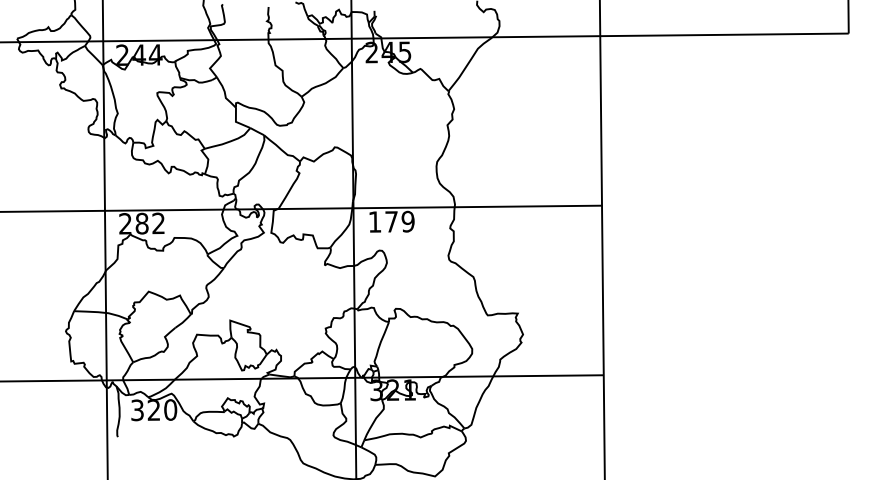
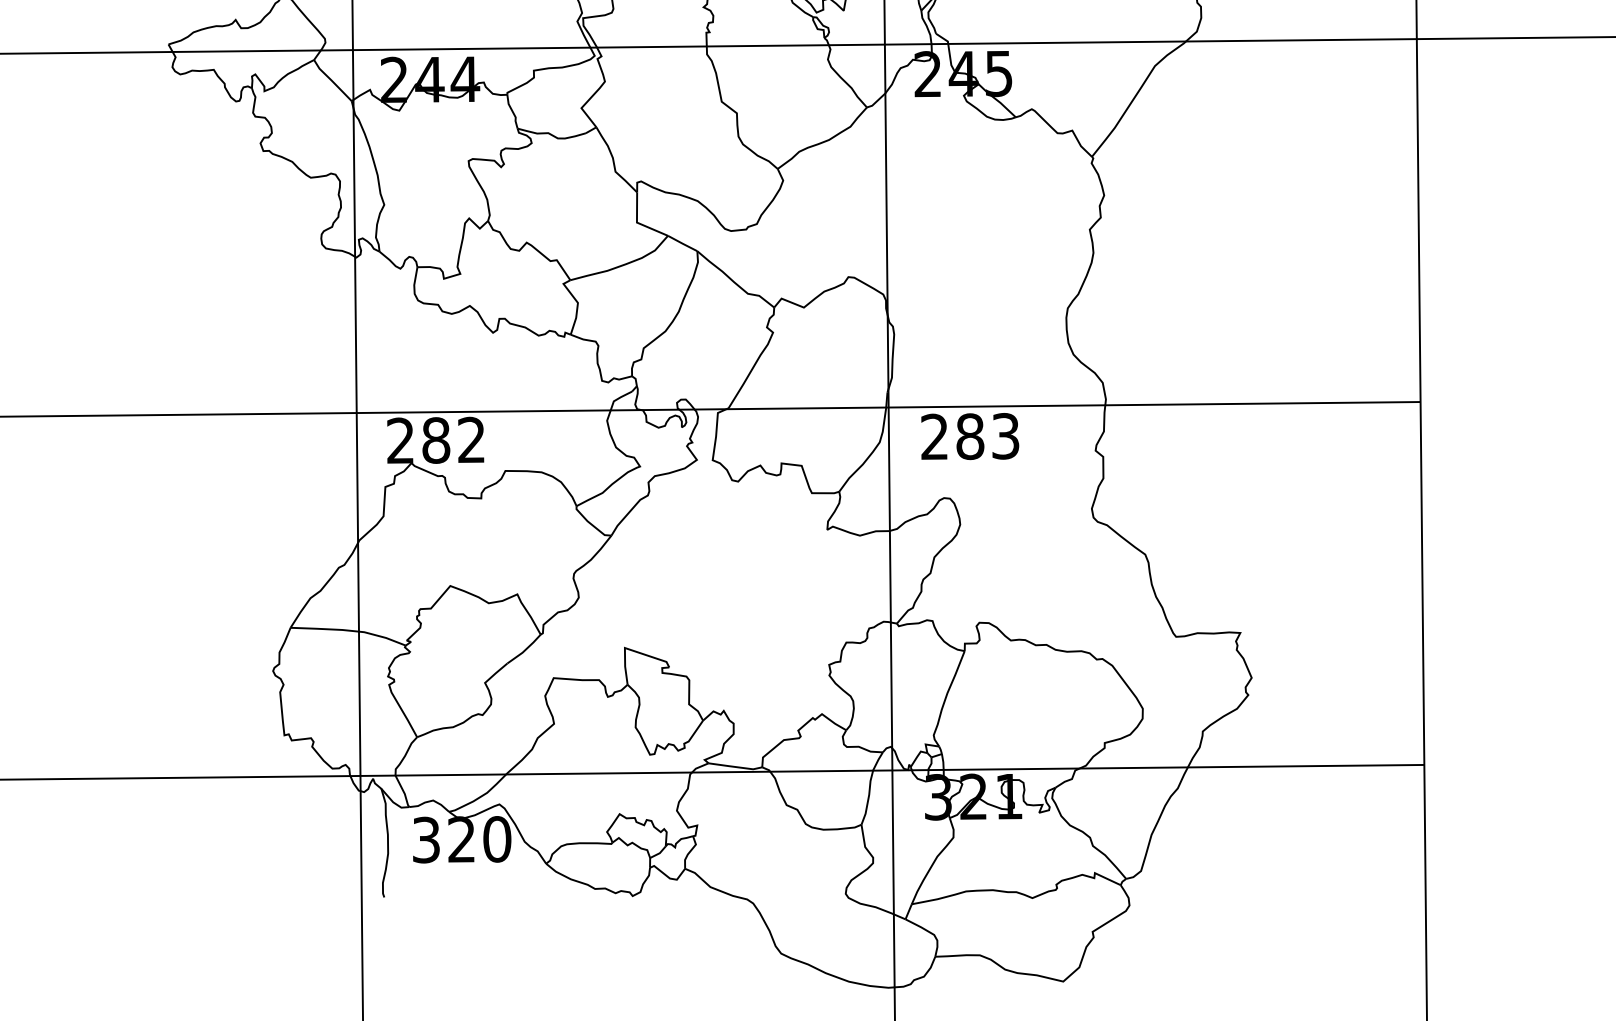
text: (391, 221) -> (969, 435), 179 -> 283

